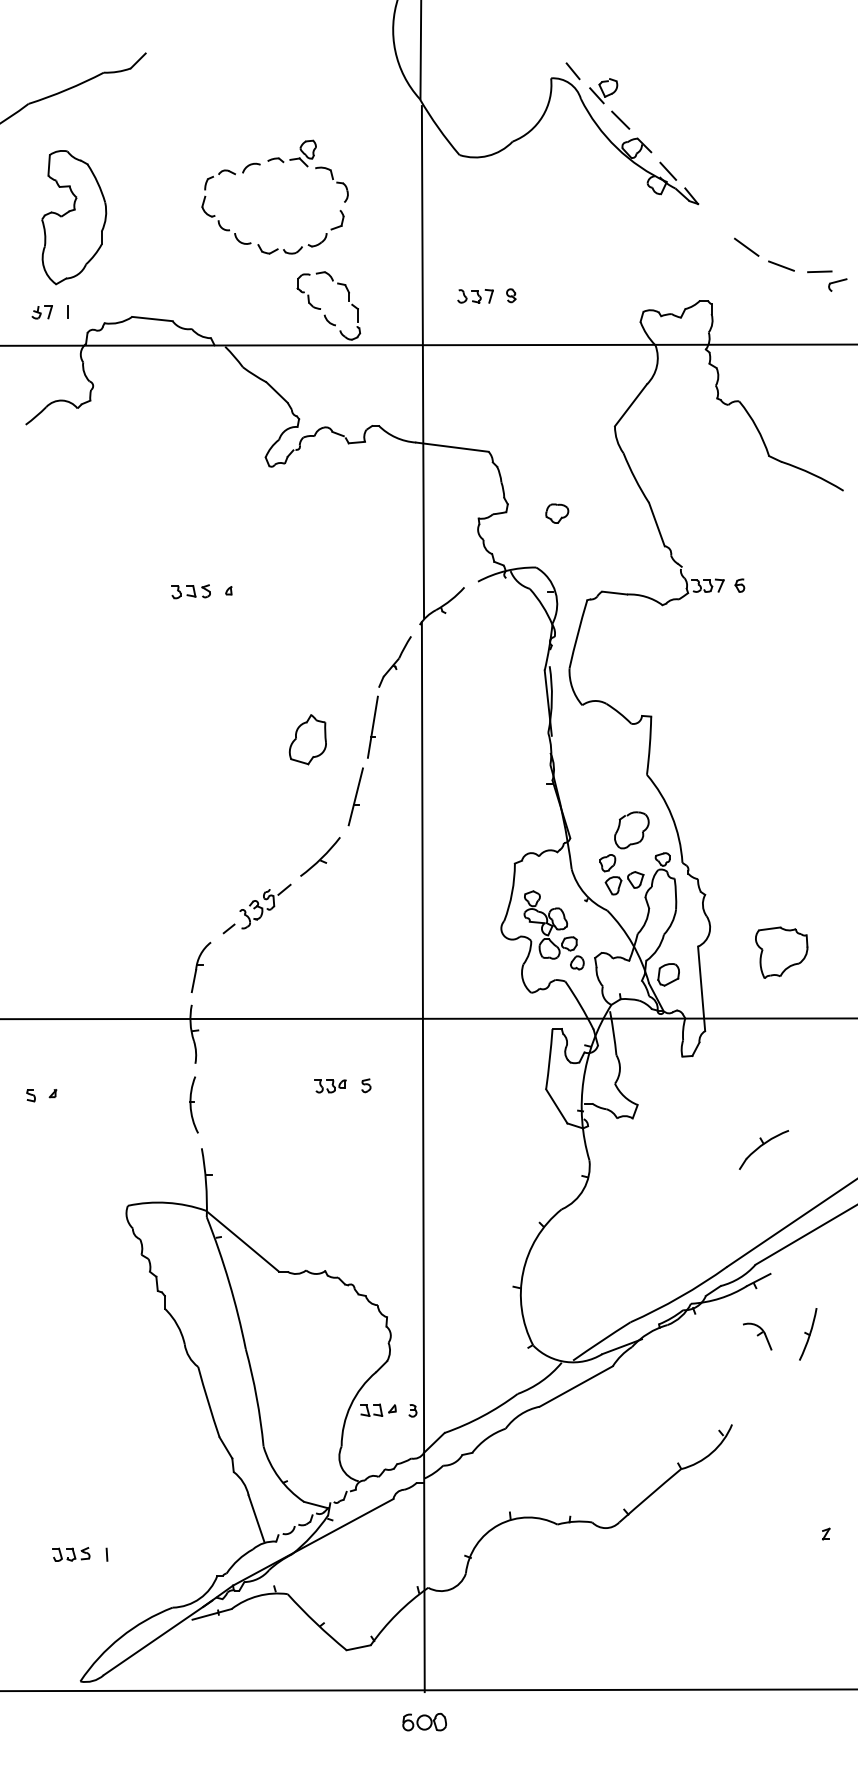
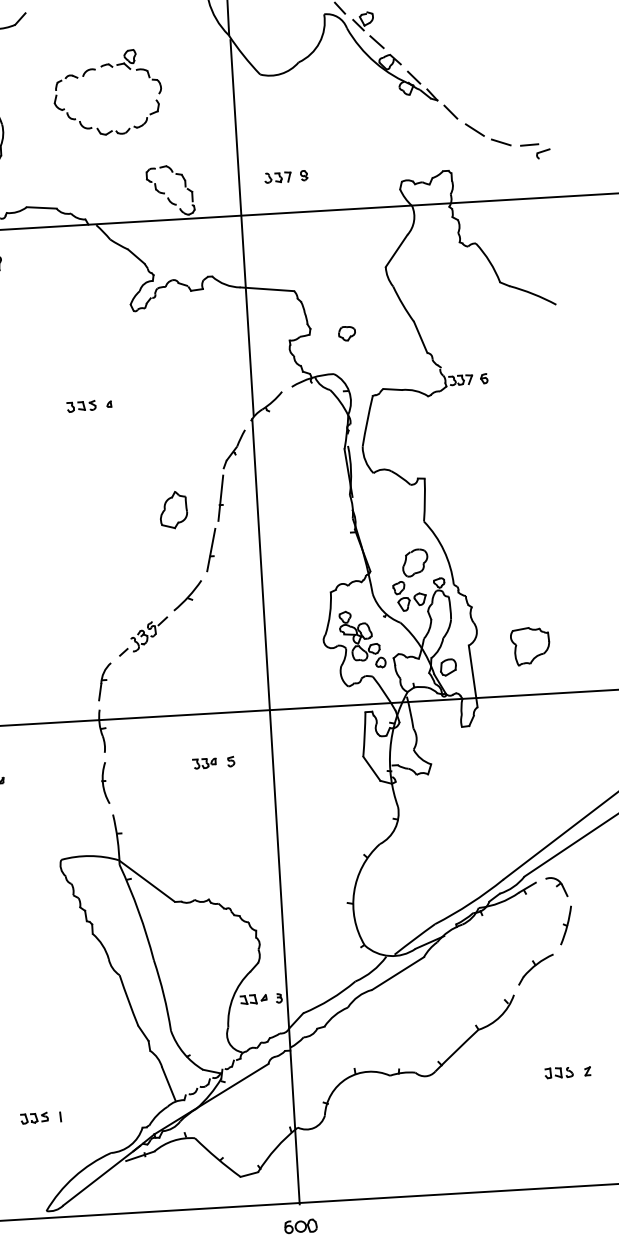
part: (260, 165) -> (95, 70), moved
line: (715, 220) -> (450, 111), added
part: (764, 1149) -> (536, 969), moved
part: (757, 1336) -> (556, 887), moved
part: (787, 1533) -> (559, 1072), added

